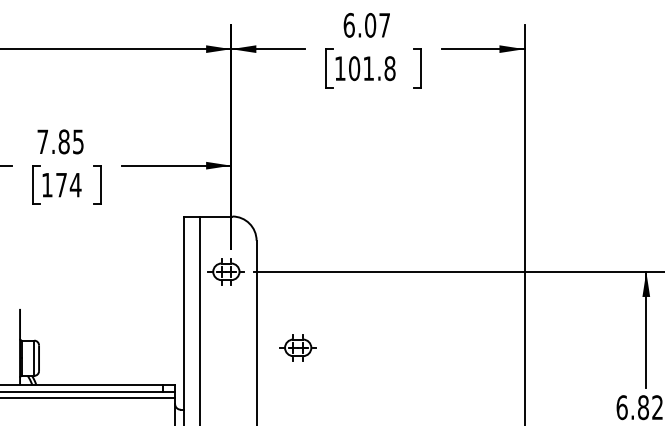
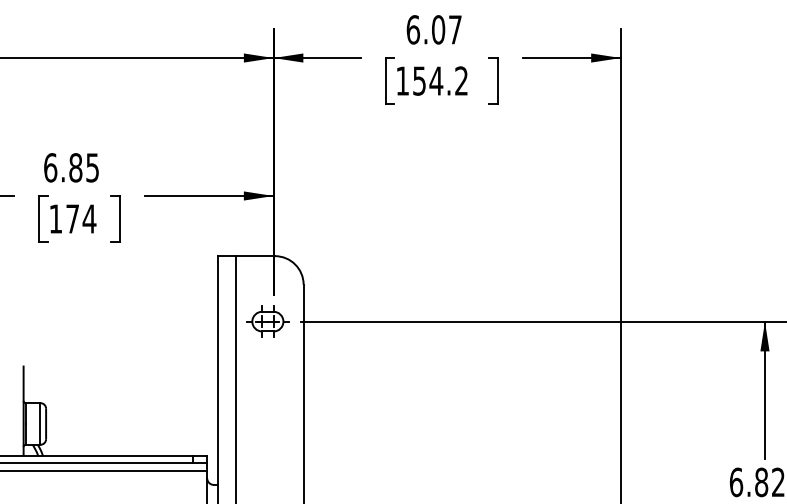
text: (372, 68) -> (440, 80), 101.8 -> 154.2
text: (42, 141) -> (50, 167), 7.85 -> 6.85
part: (297, 347) -> (352, 411), removed

